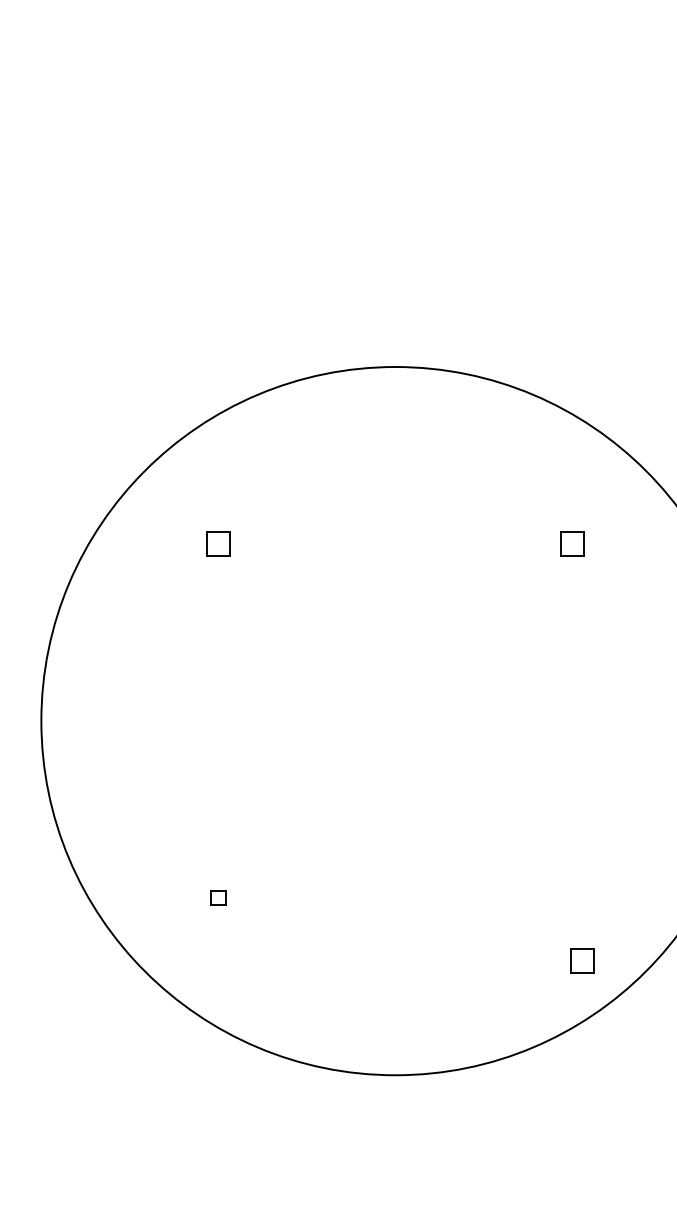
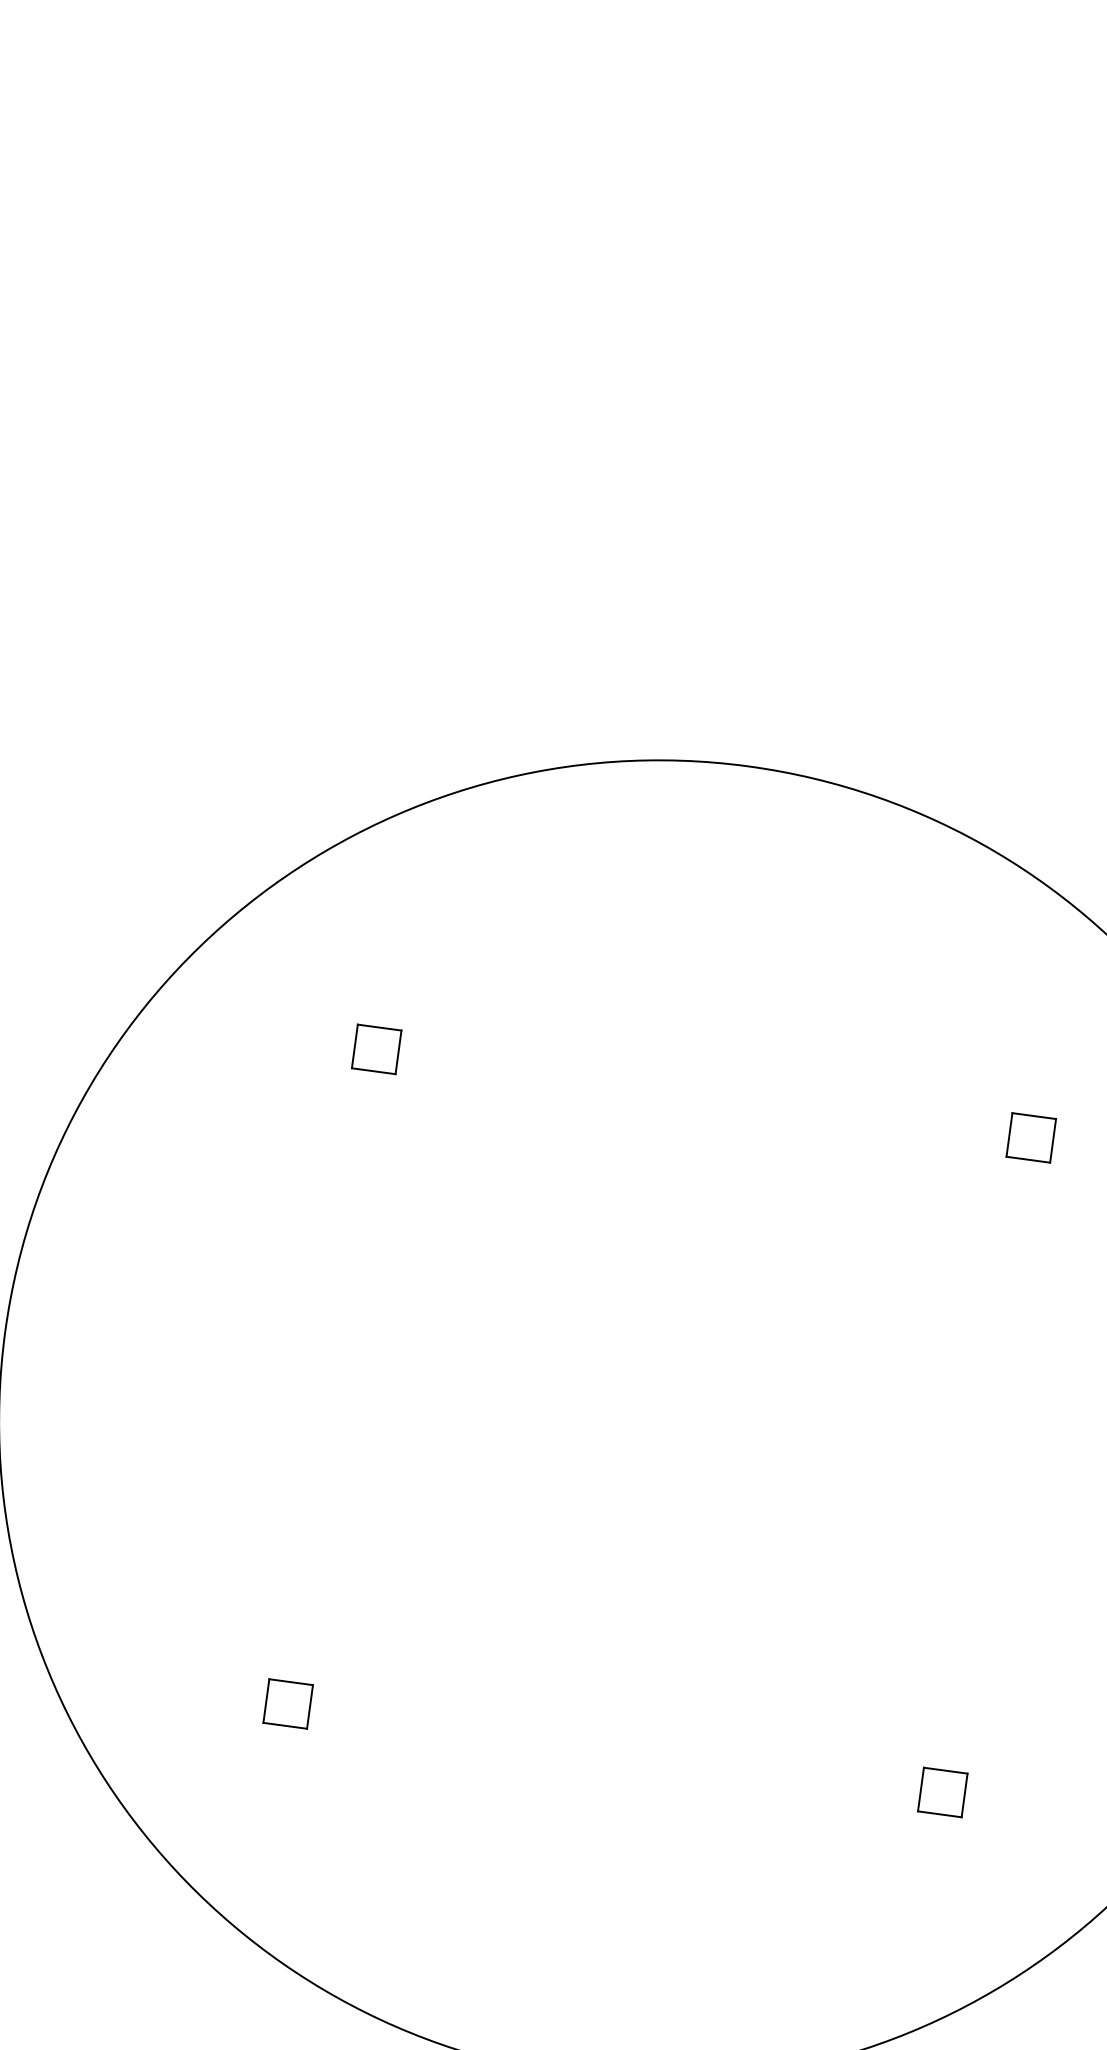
part: (218, 897) -> (288, 1702), size x1.67
part: (582, 960) -> (942, 1791), moved

